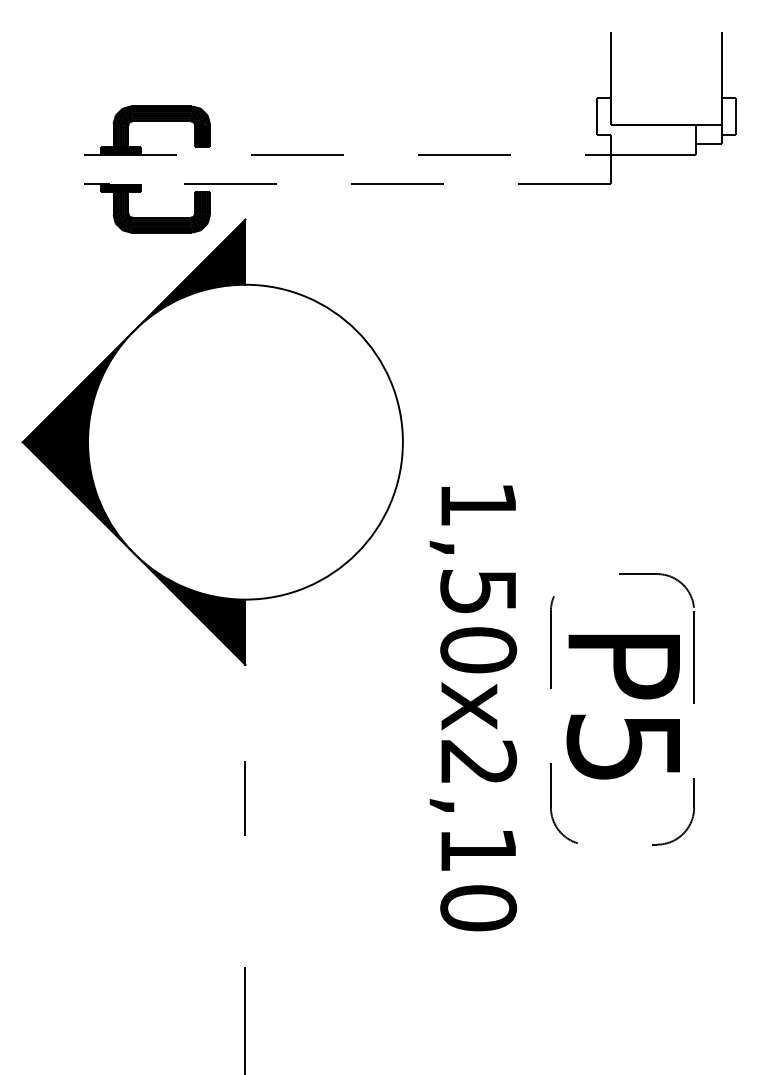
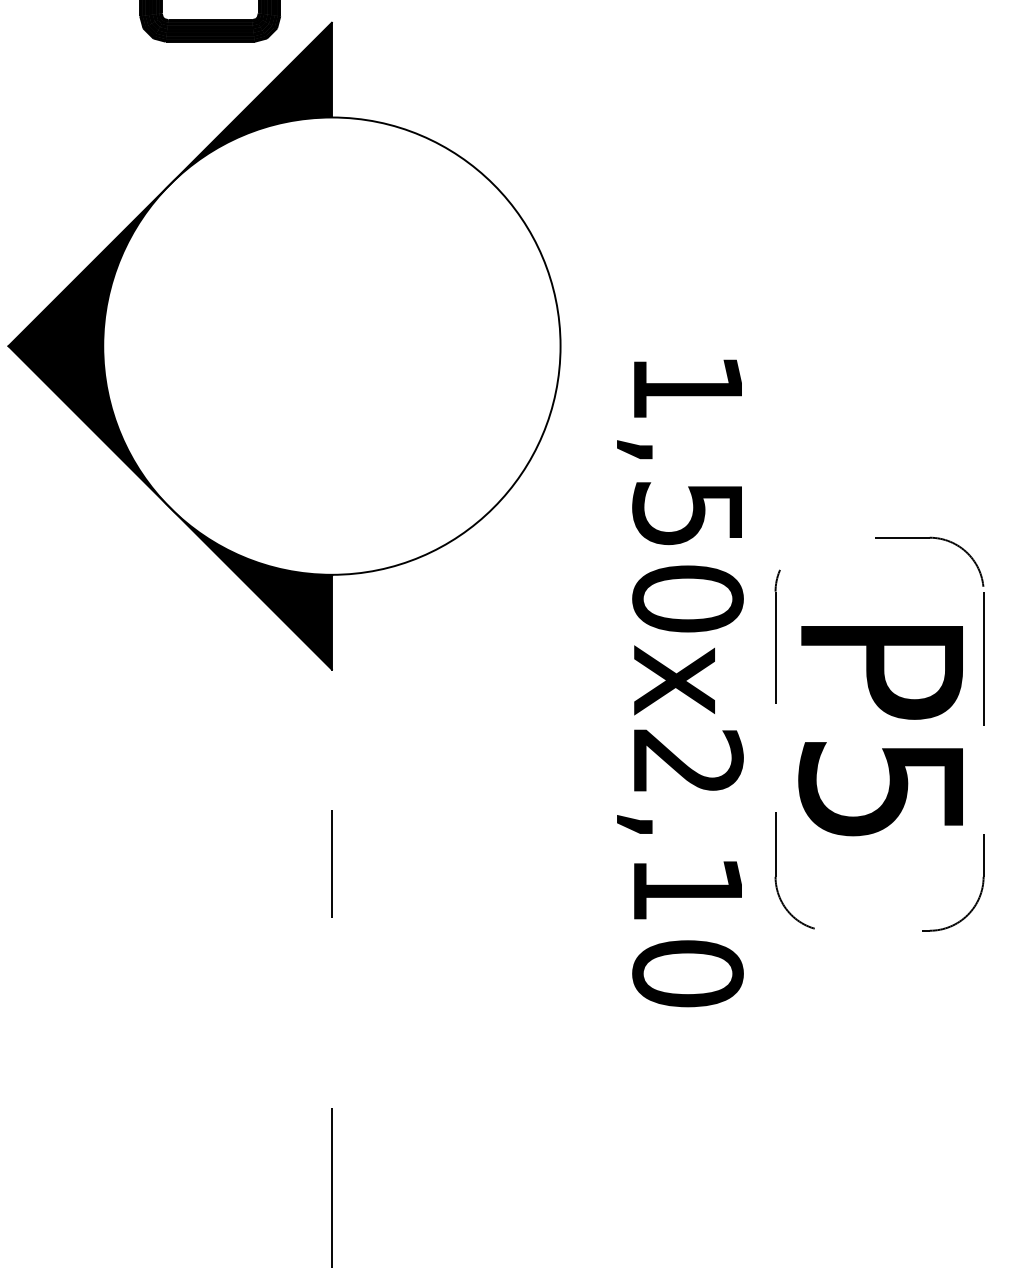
text: (473, 708) -> (680, 683), moved

